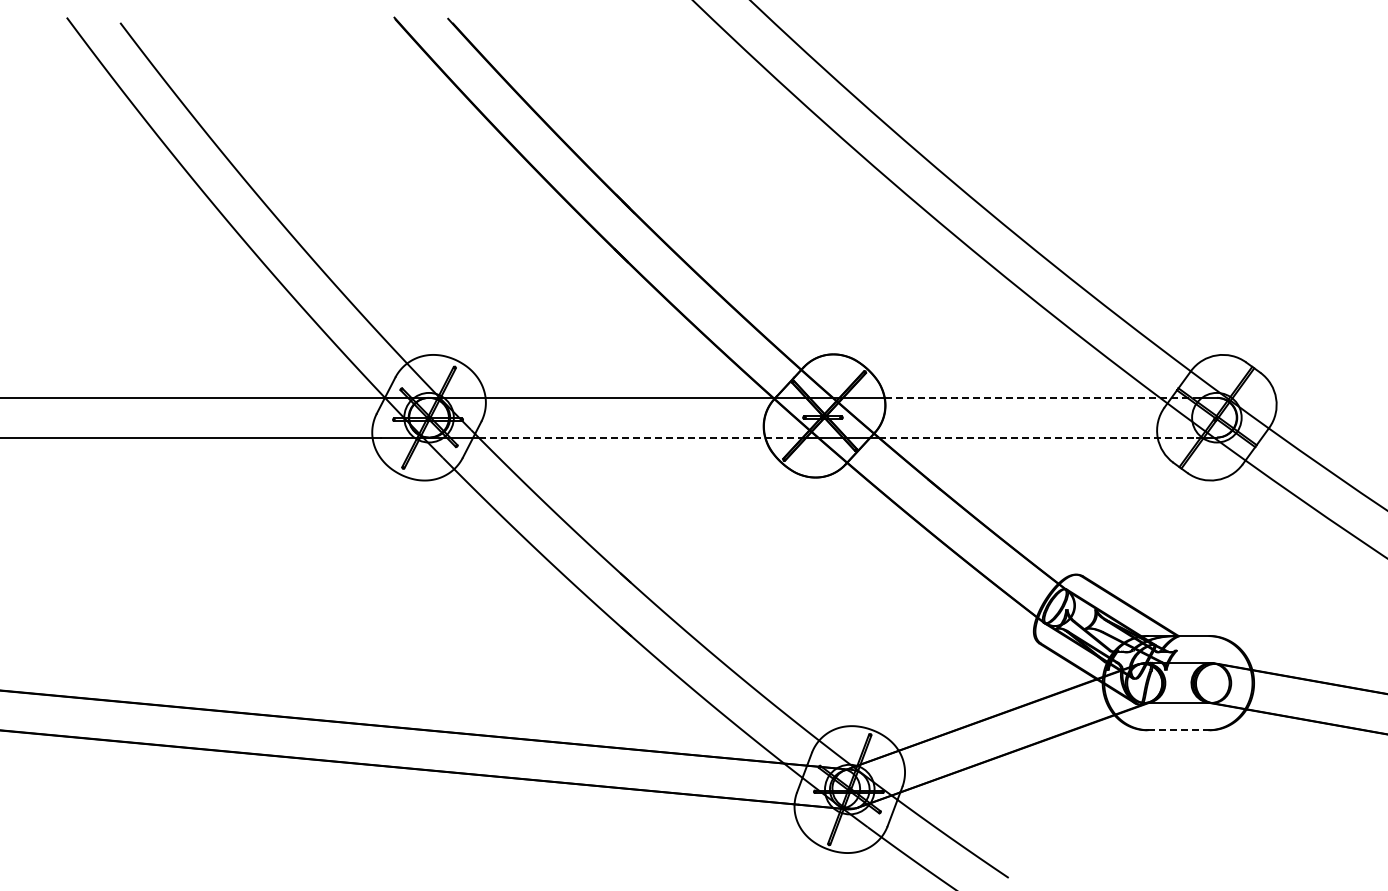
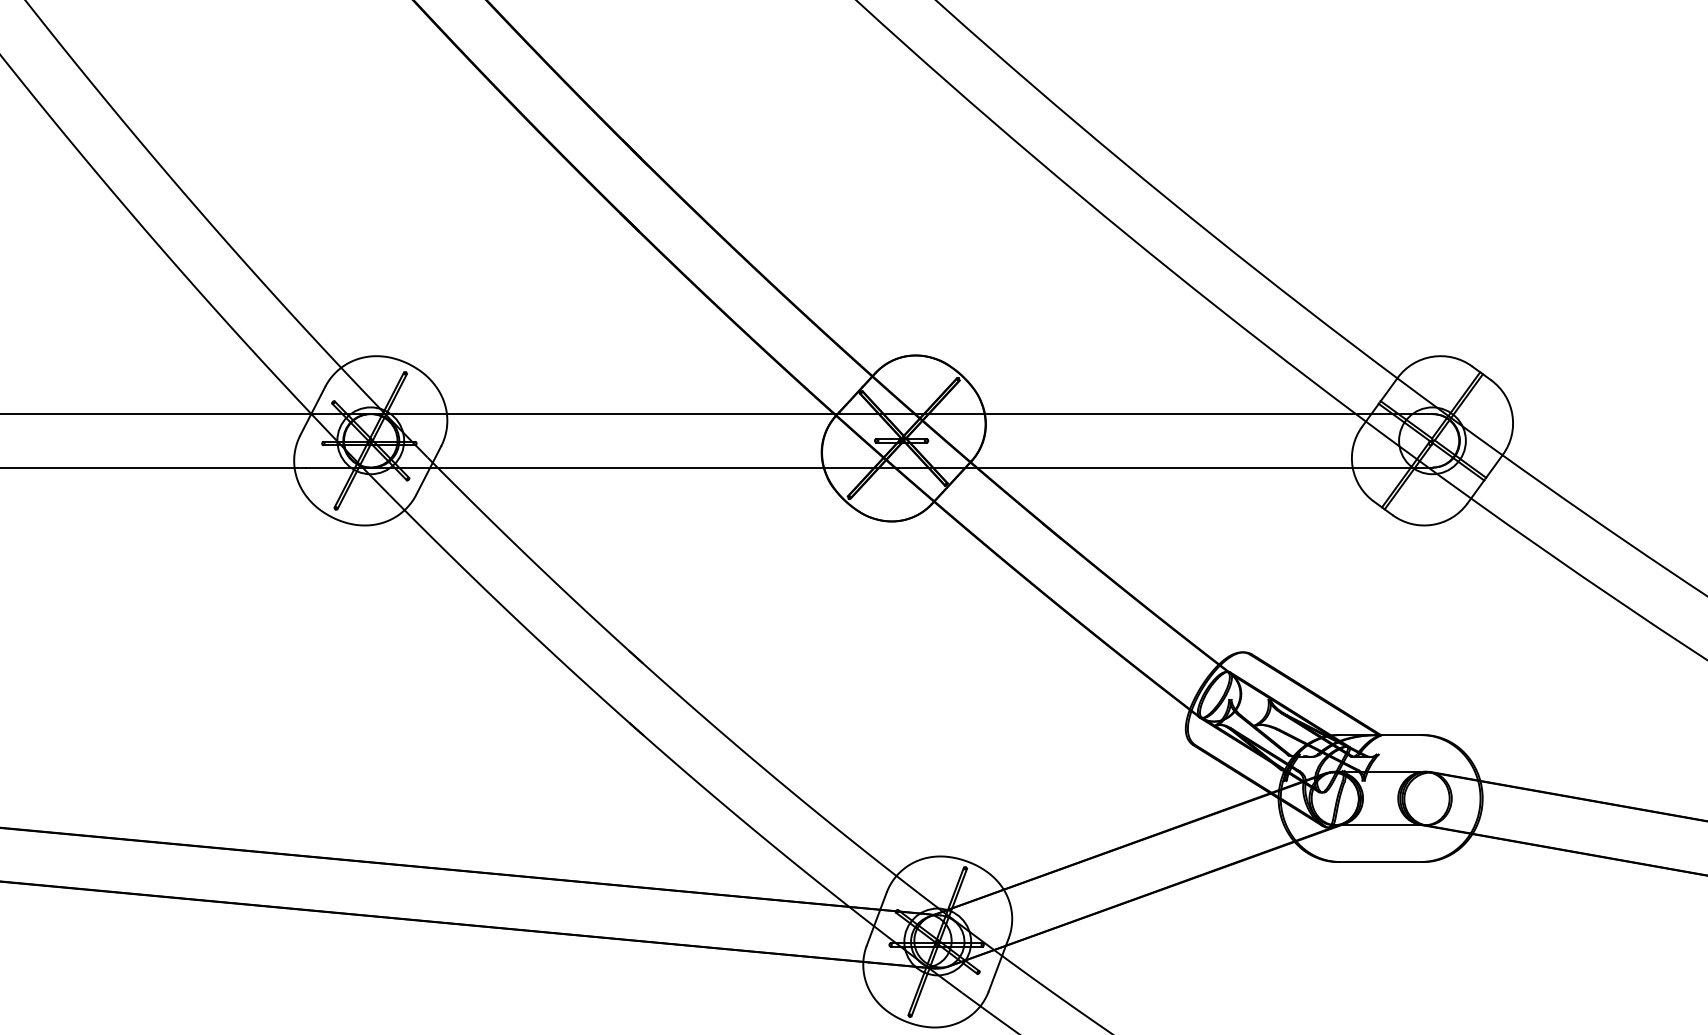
line: (1042, 397) -> (1197, 413), dashed -> solid
line: (642, 437) -> (658, 467), dashed -> solid
line: (1038, 437) -> (1192, 467), dashed -> solid
line: (1179, 730) -> (1382, 862), dashed -> solid

